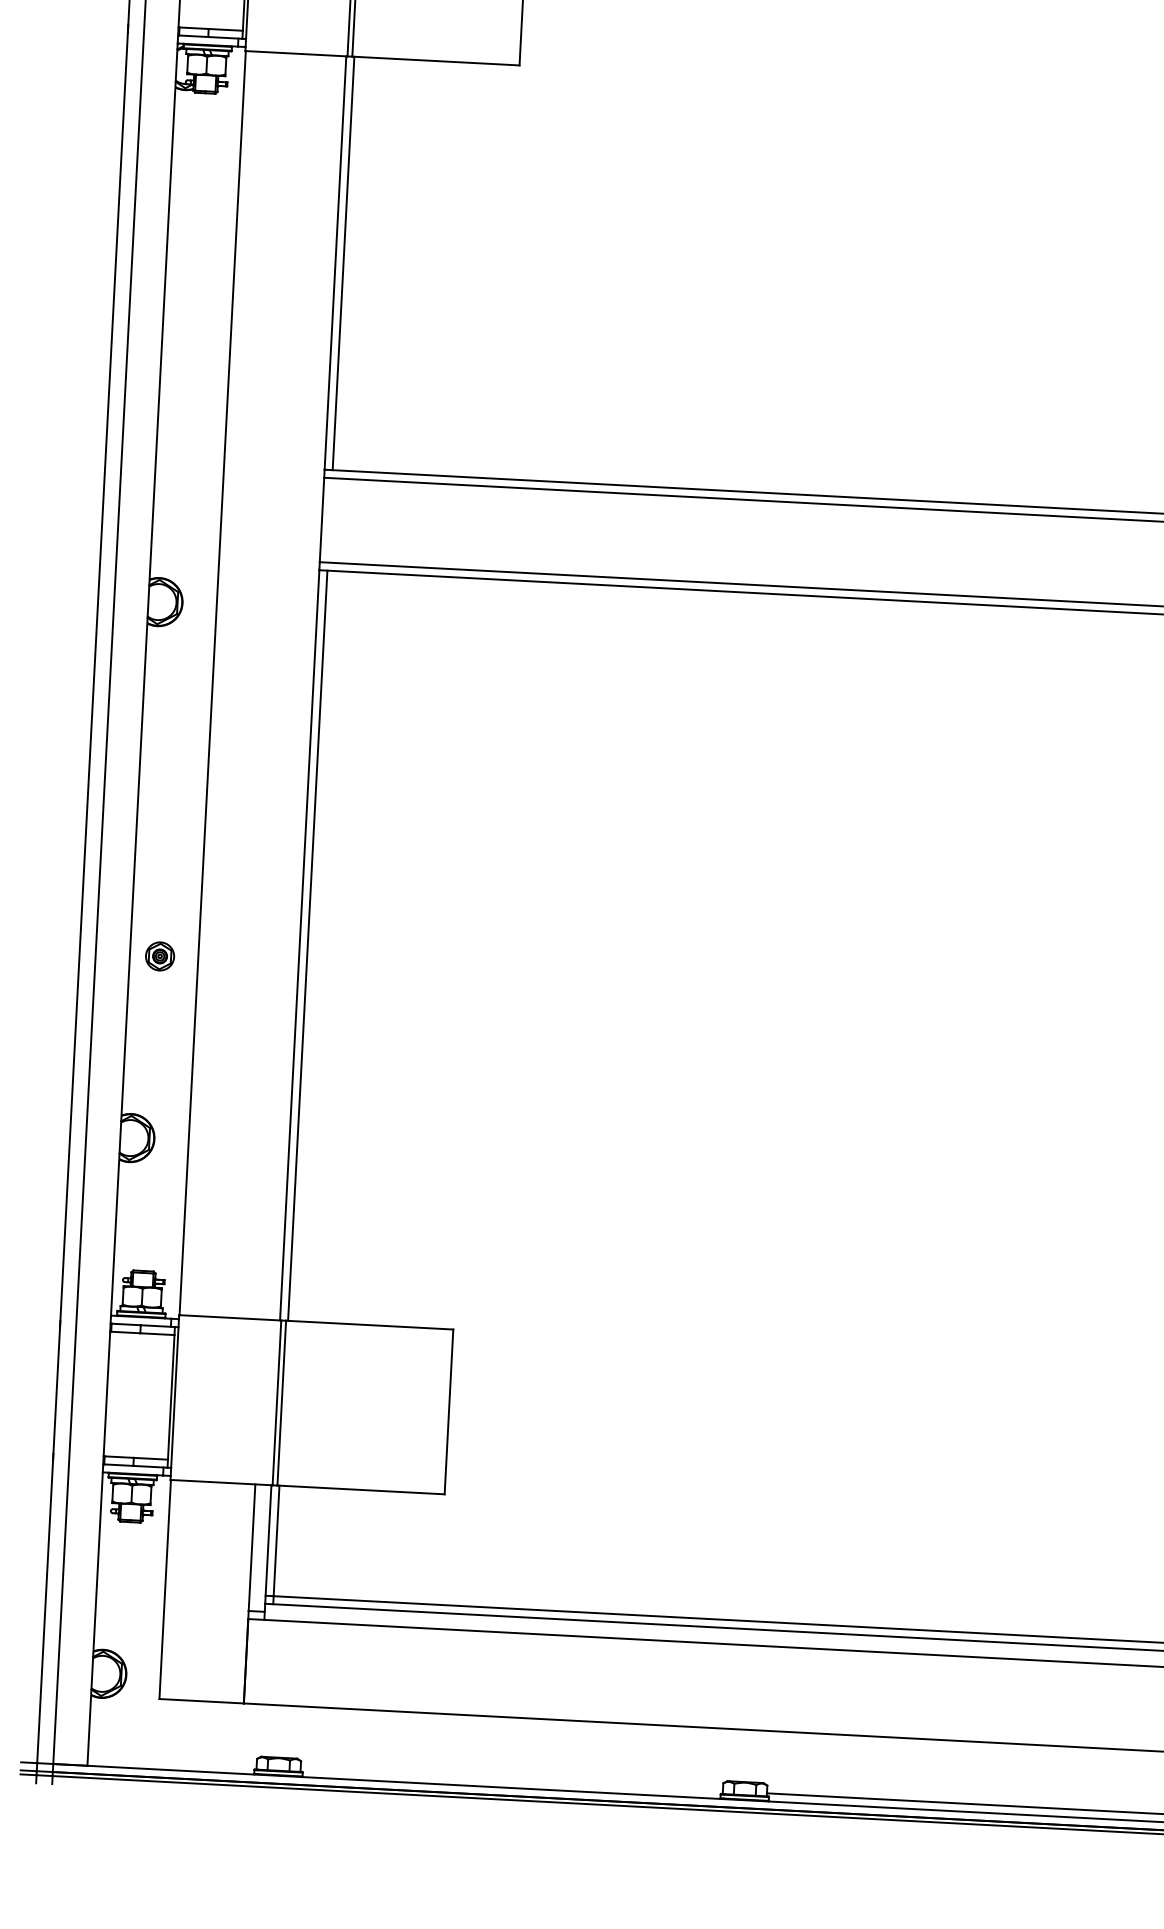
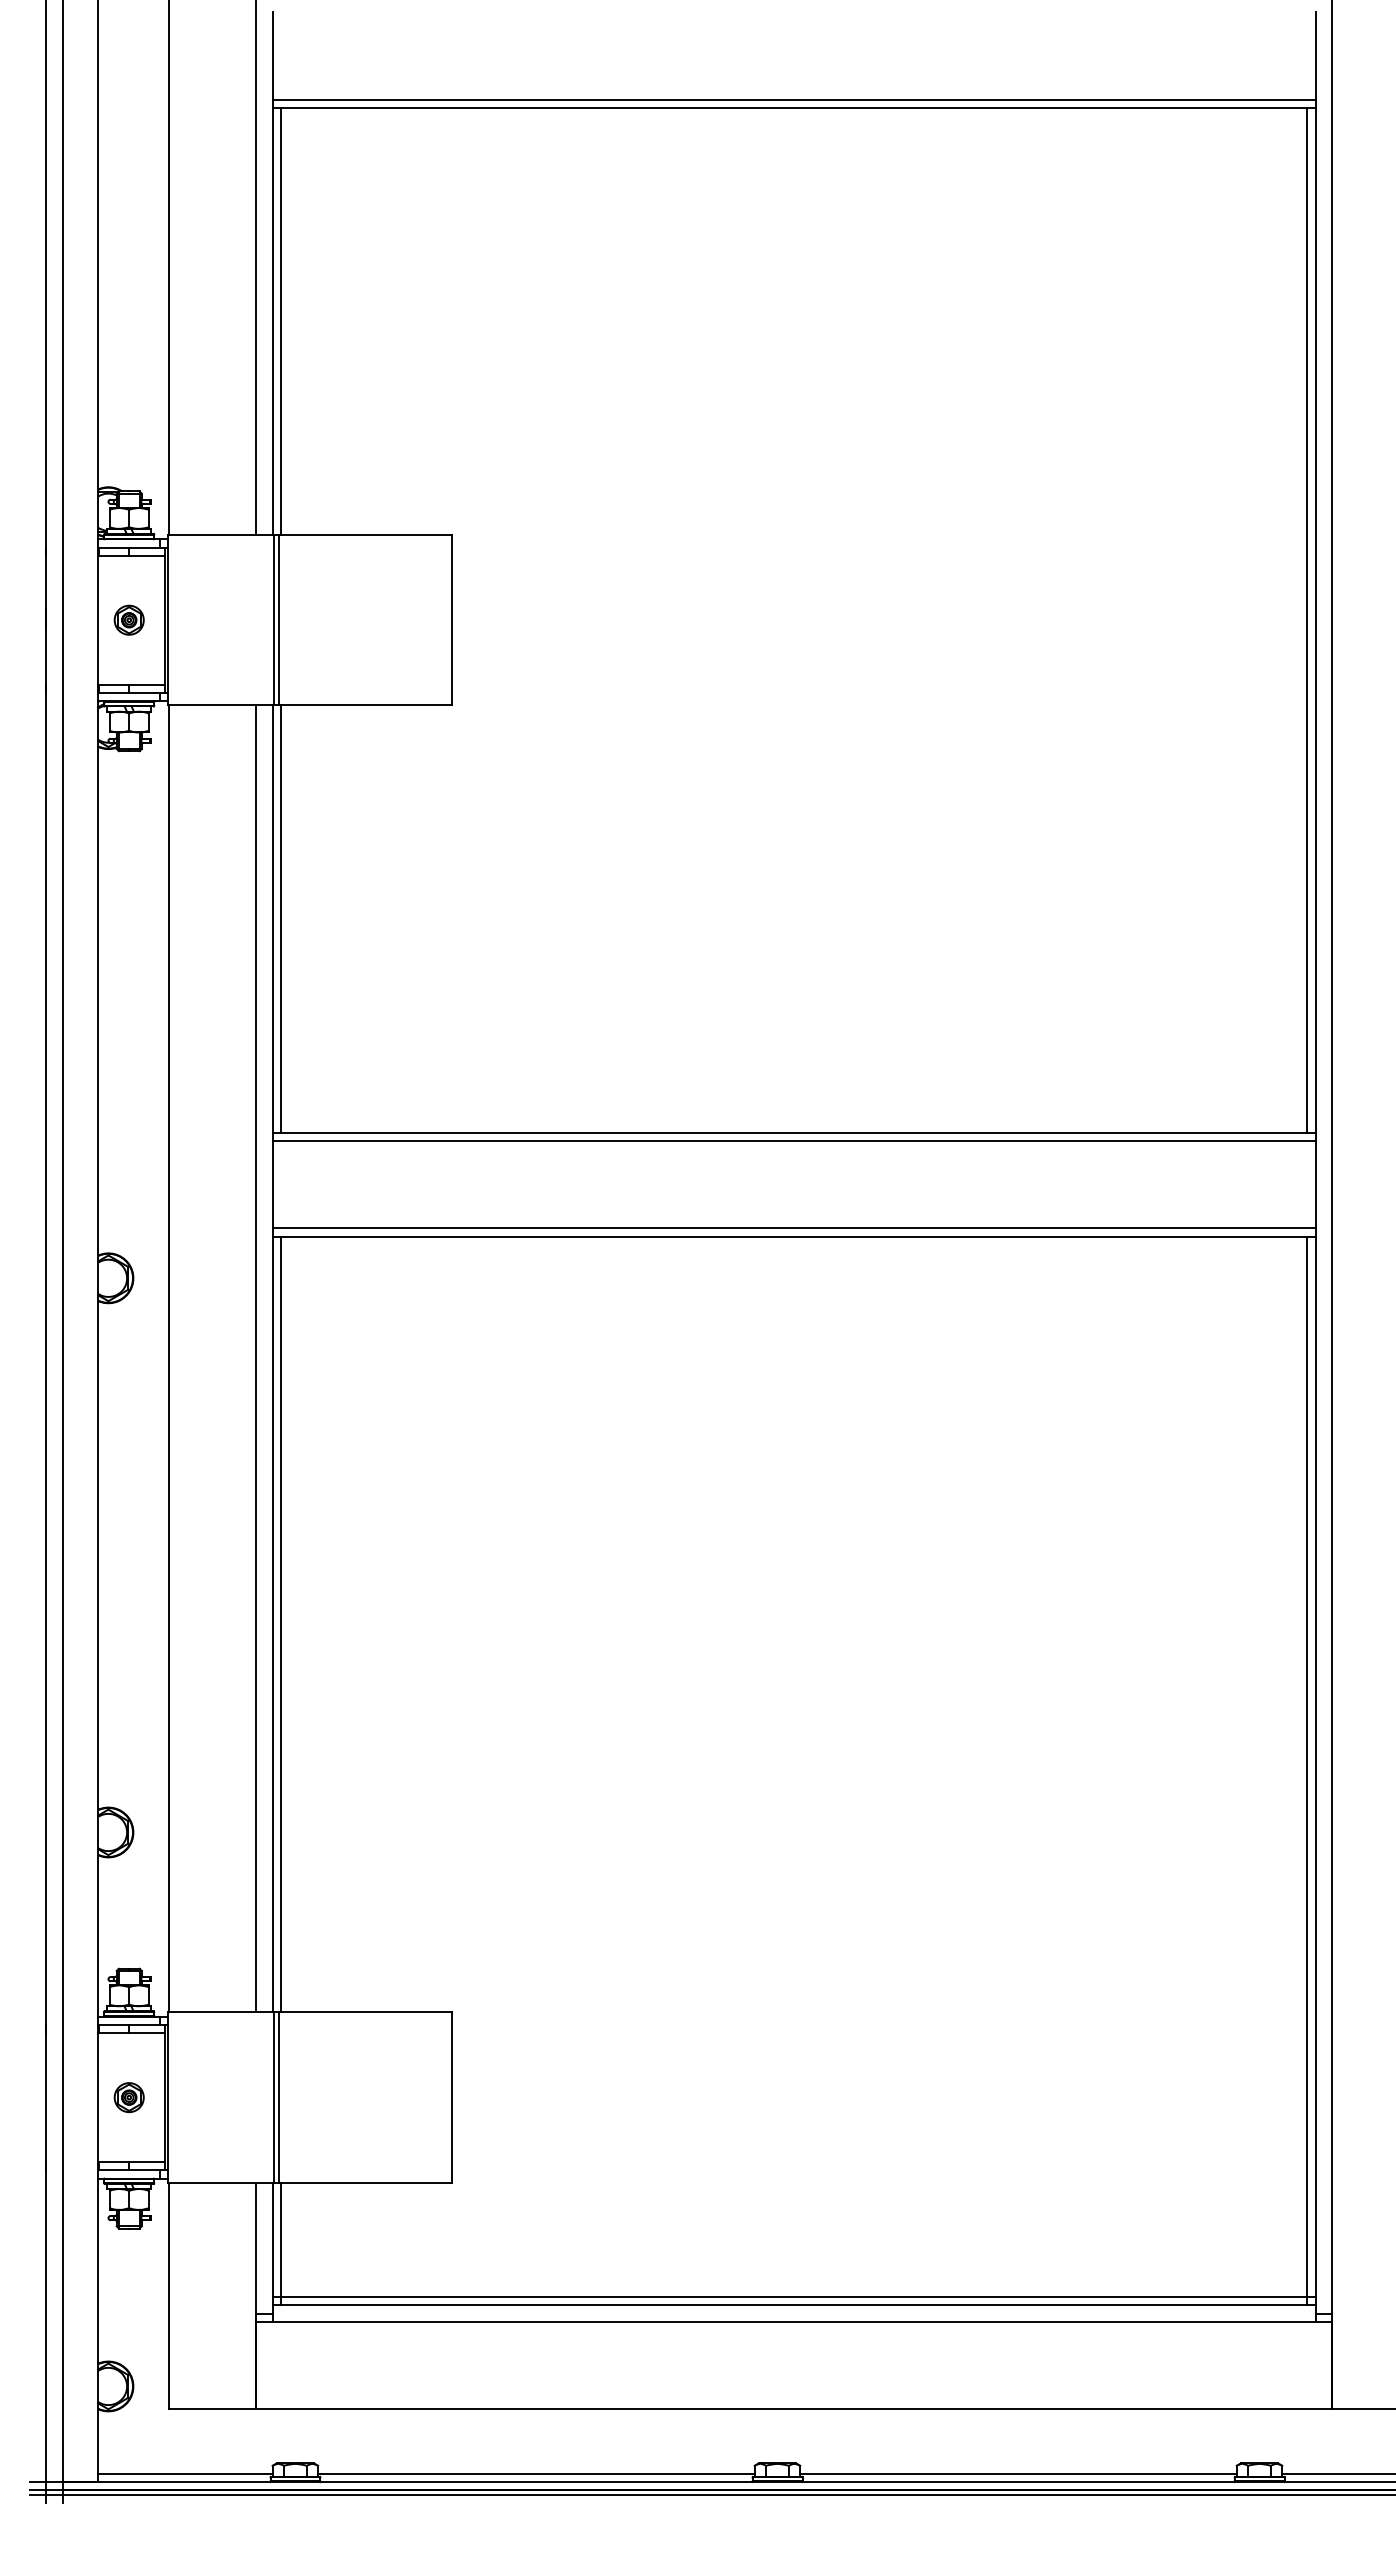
line: (297, 687) -> (256, 1358), added
part: (159, 956) -> (128, 2097), moved
line: (172, 1761) -> (185, 2473), added
line: (511, 1779) -> (536, 2473), added

